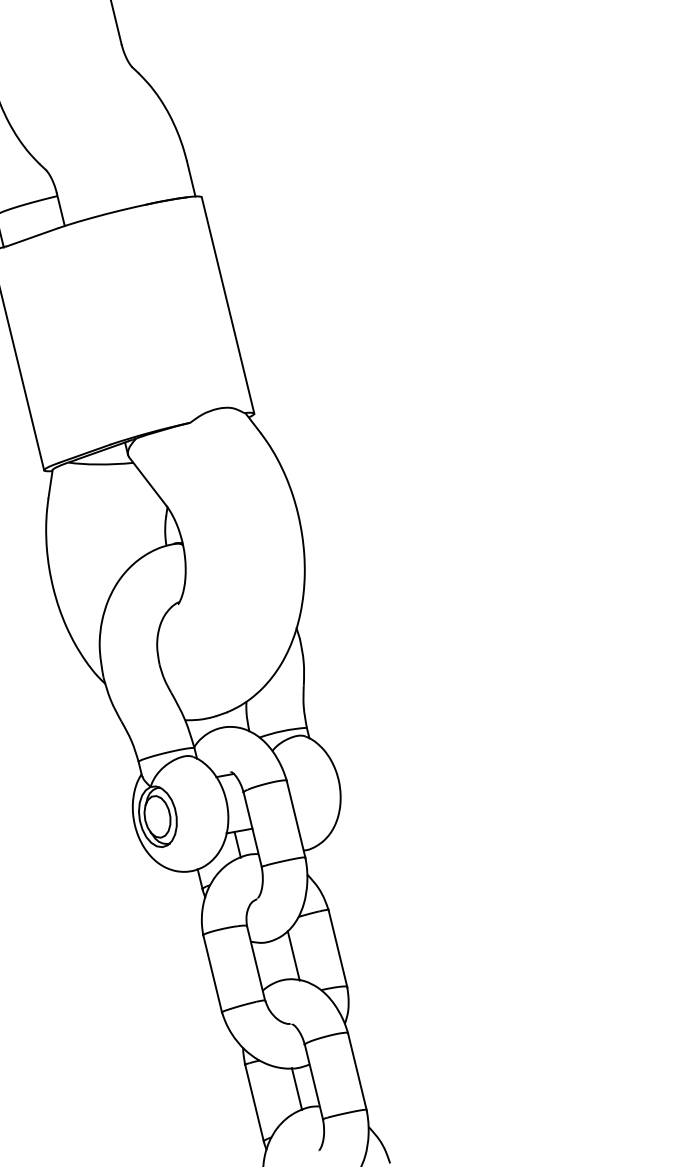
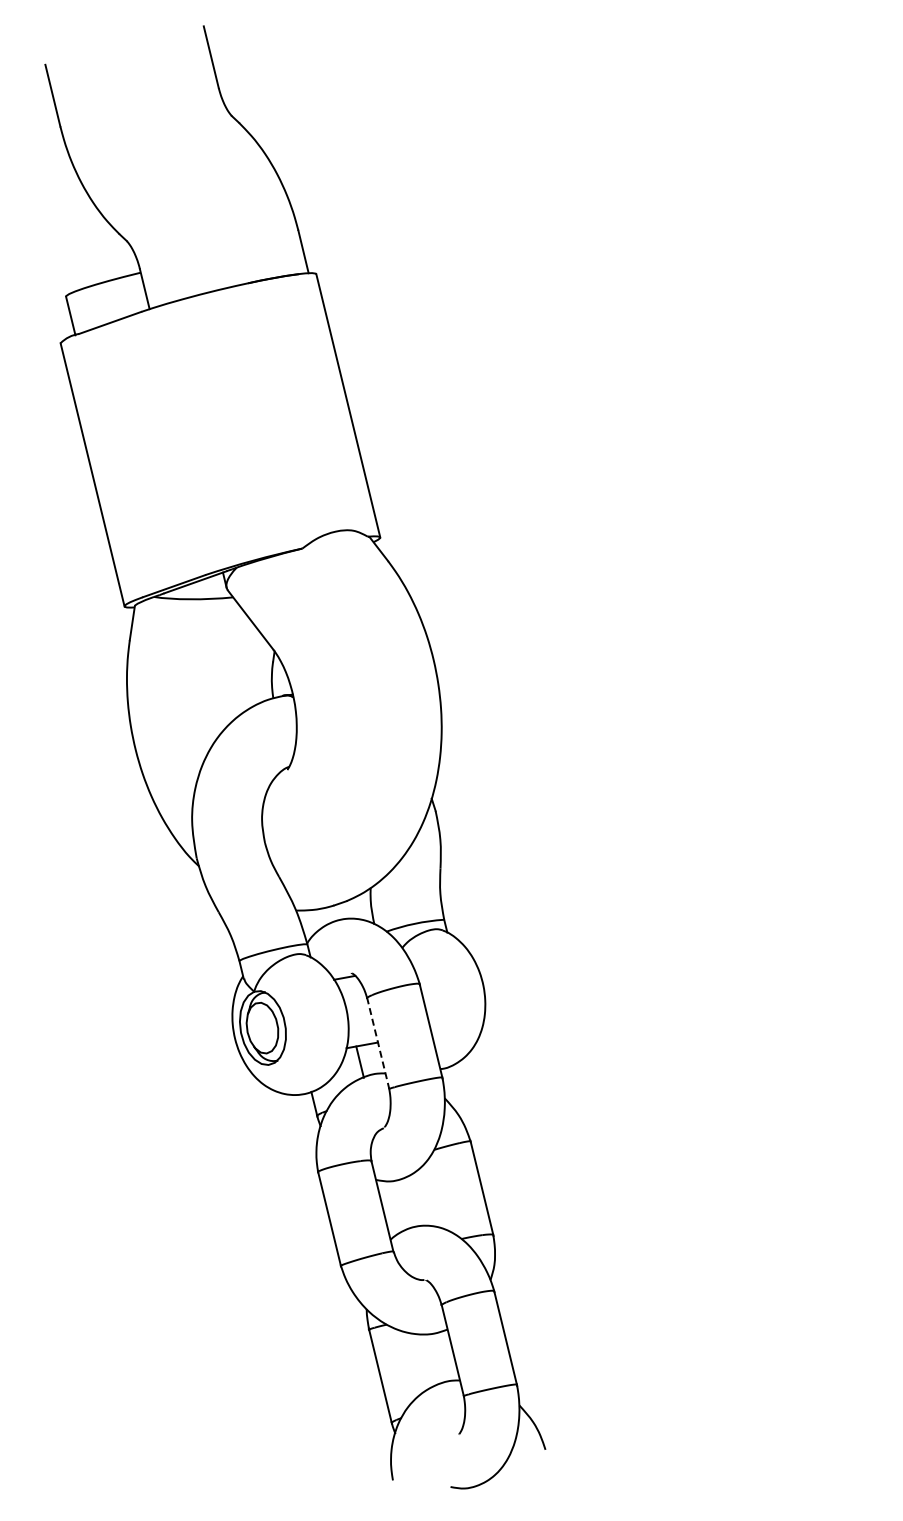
line: (252, 829) -> (378, 1043), solid -> dashed
line: (293, 956) -> (428, 1197), removed
line: (297, 1088) -> (432, 1358), removed

